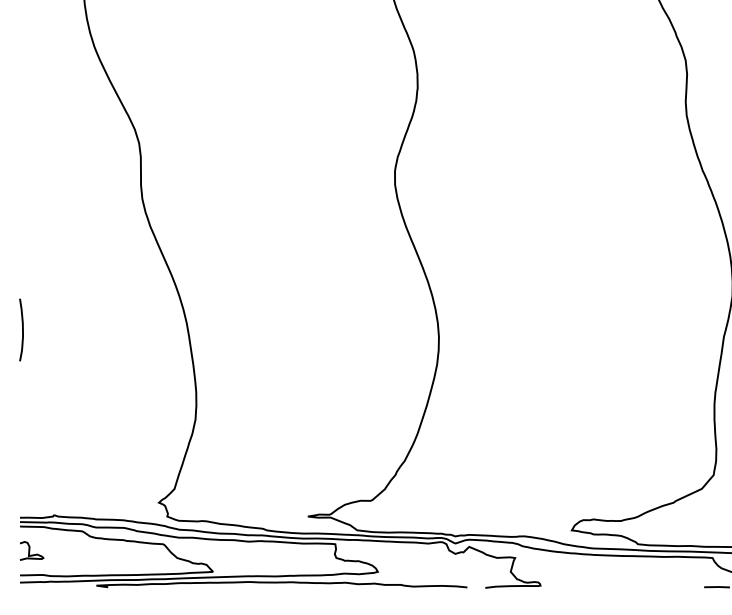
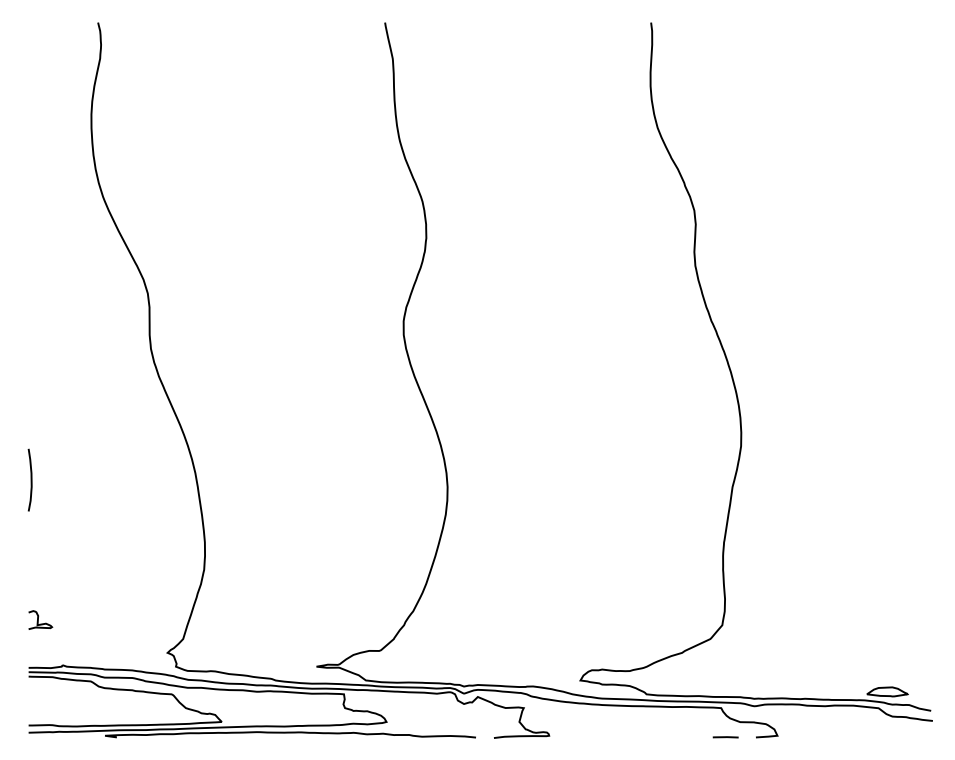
curve: (29, 550) -> (38, 619), moved

